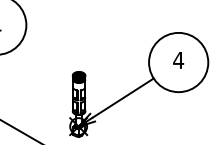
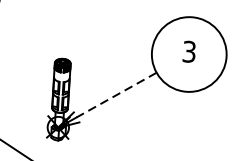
text: (178, 60) -> (189, 51), 4 -> 3
line: (122, 98) -> (115, 95), solid -> dashed

